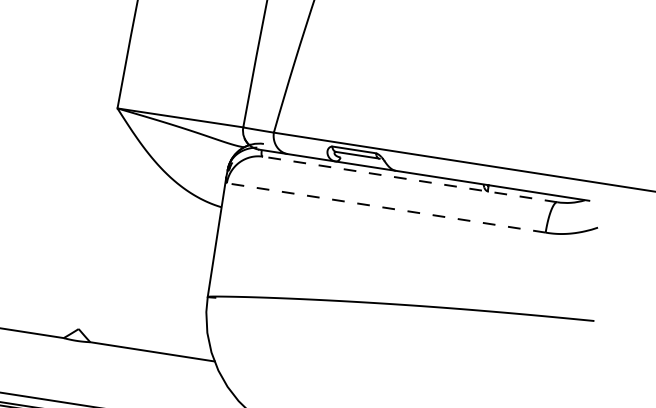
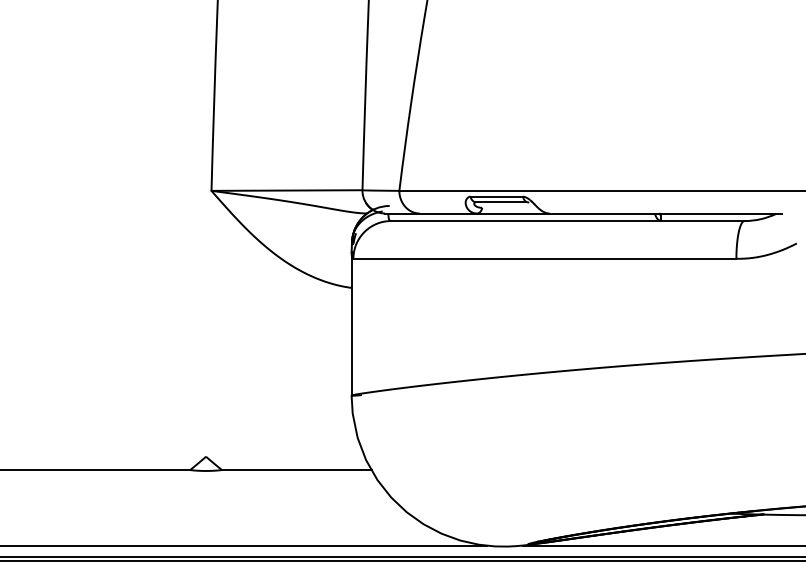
line: (409, 179) -> (567, 221), dashed -> solid
line: (385, 207) -> (544, 258), dashed -> solid

